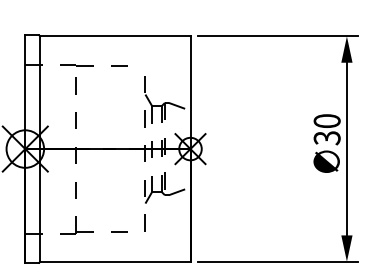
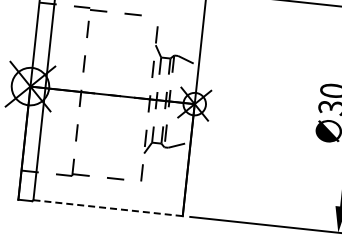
line: (115, 261) -> (108, 207), solid -> dashed

